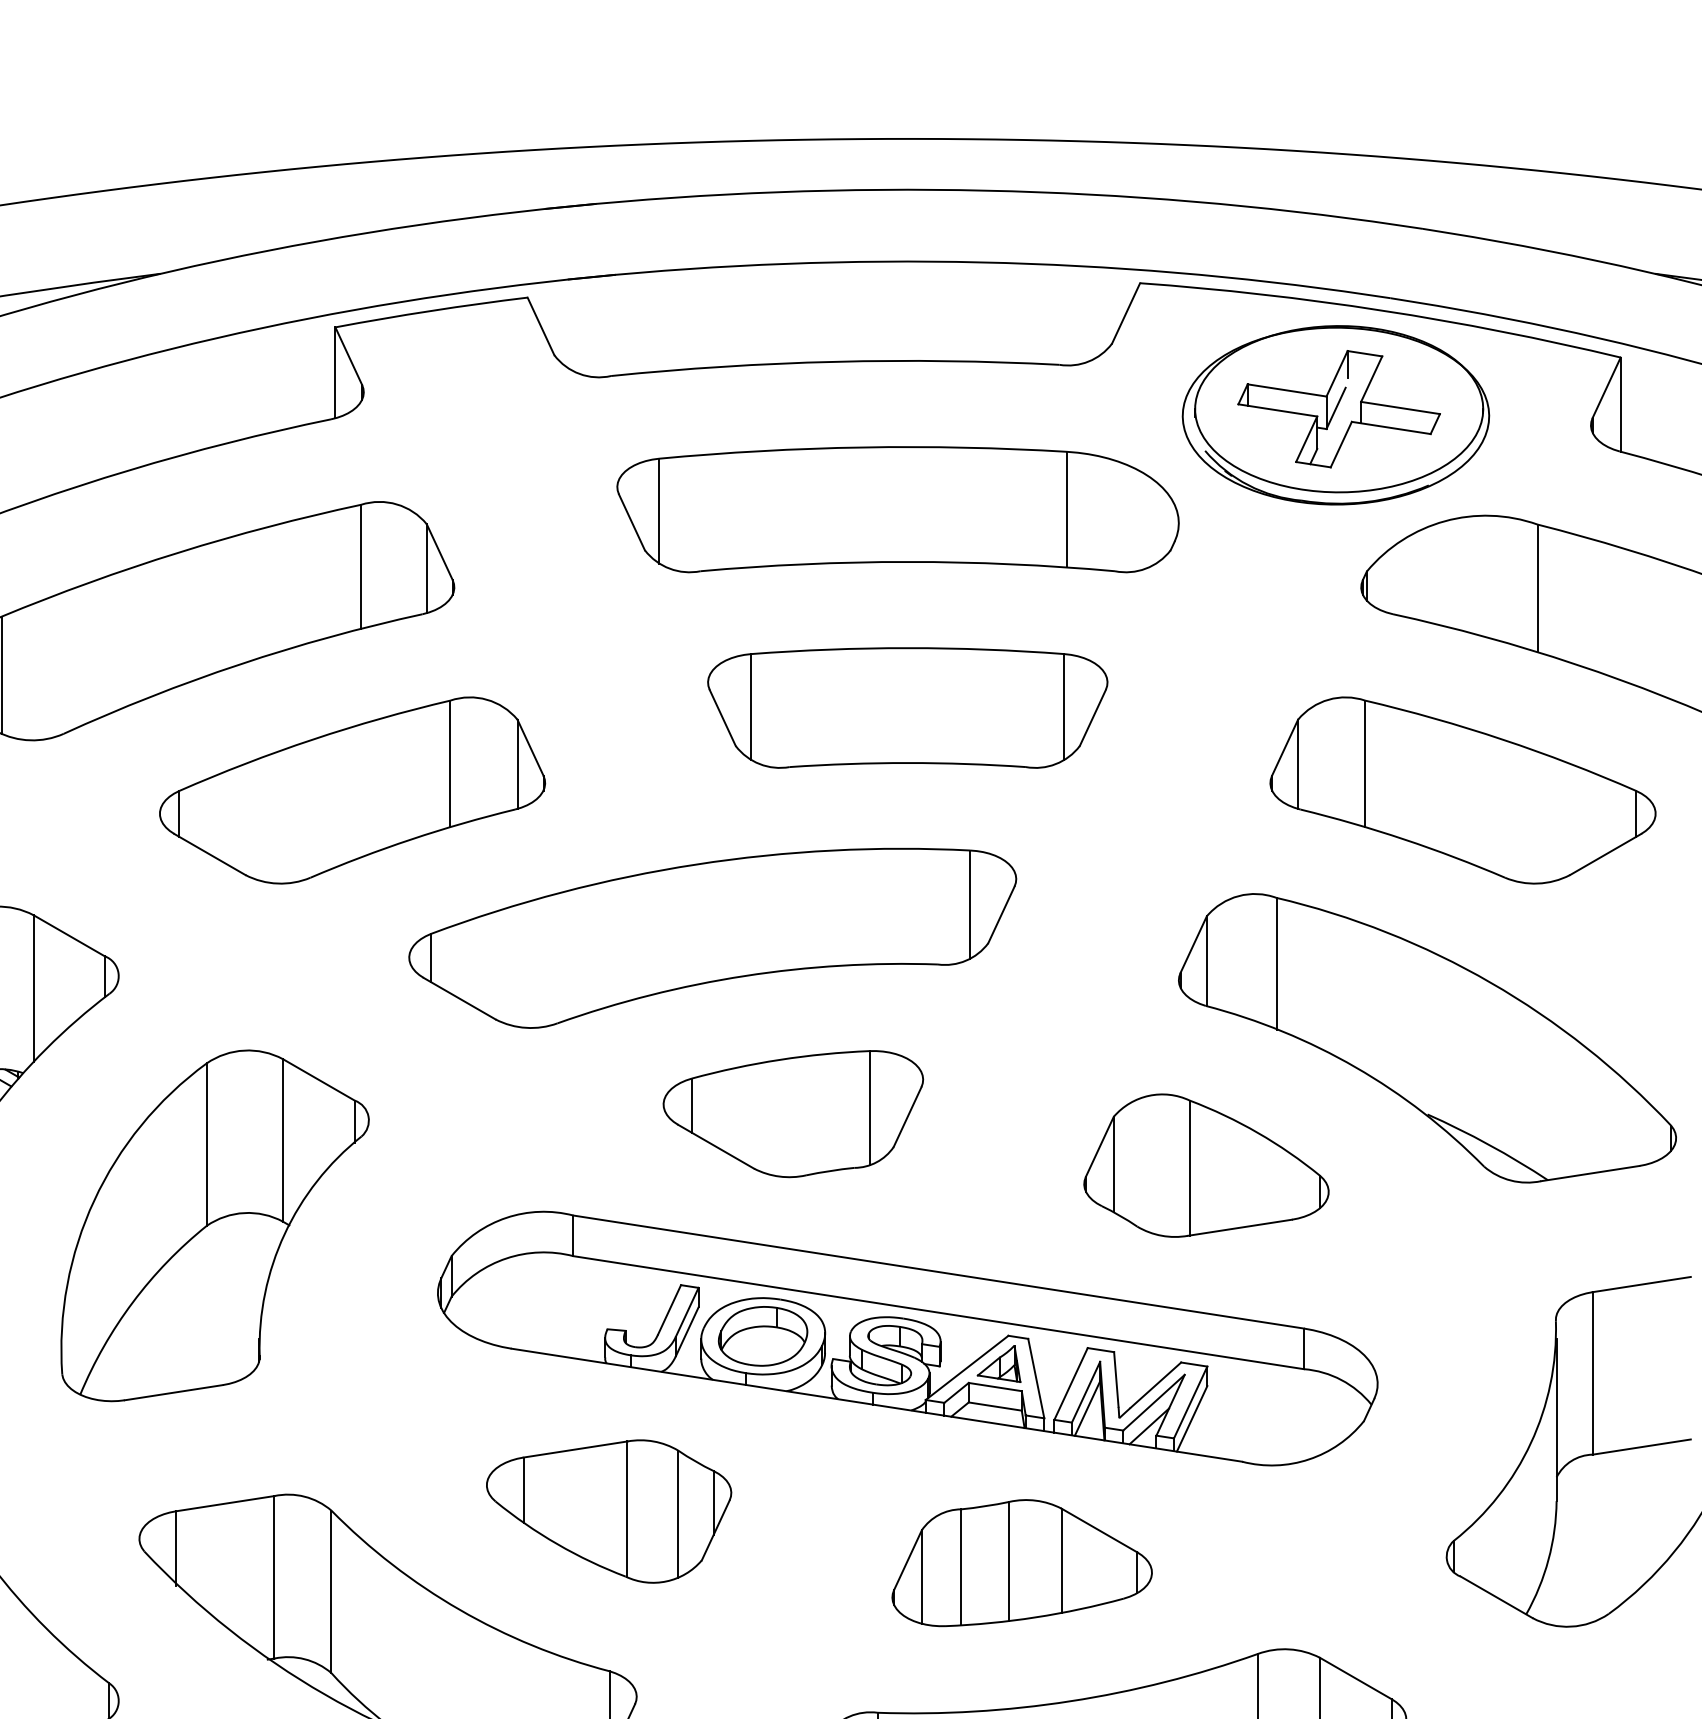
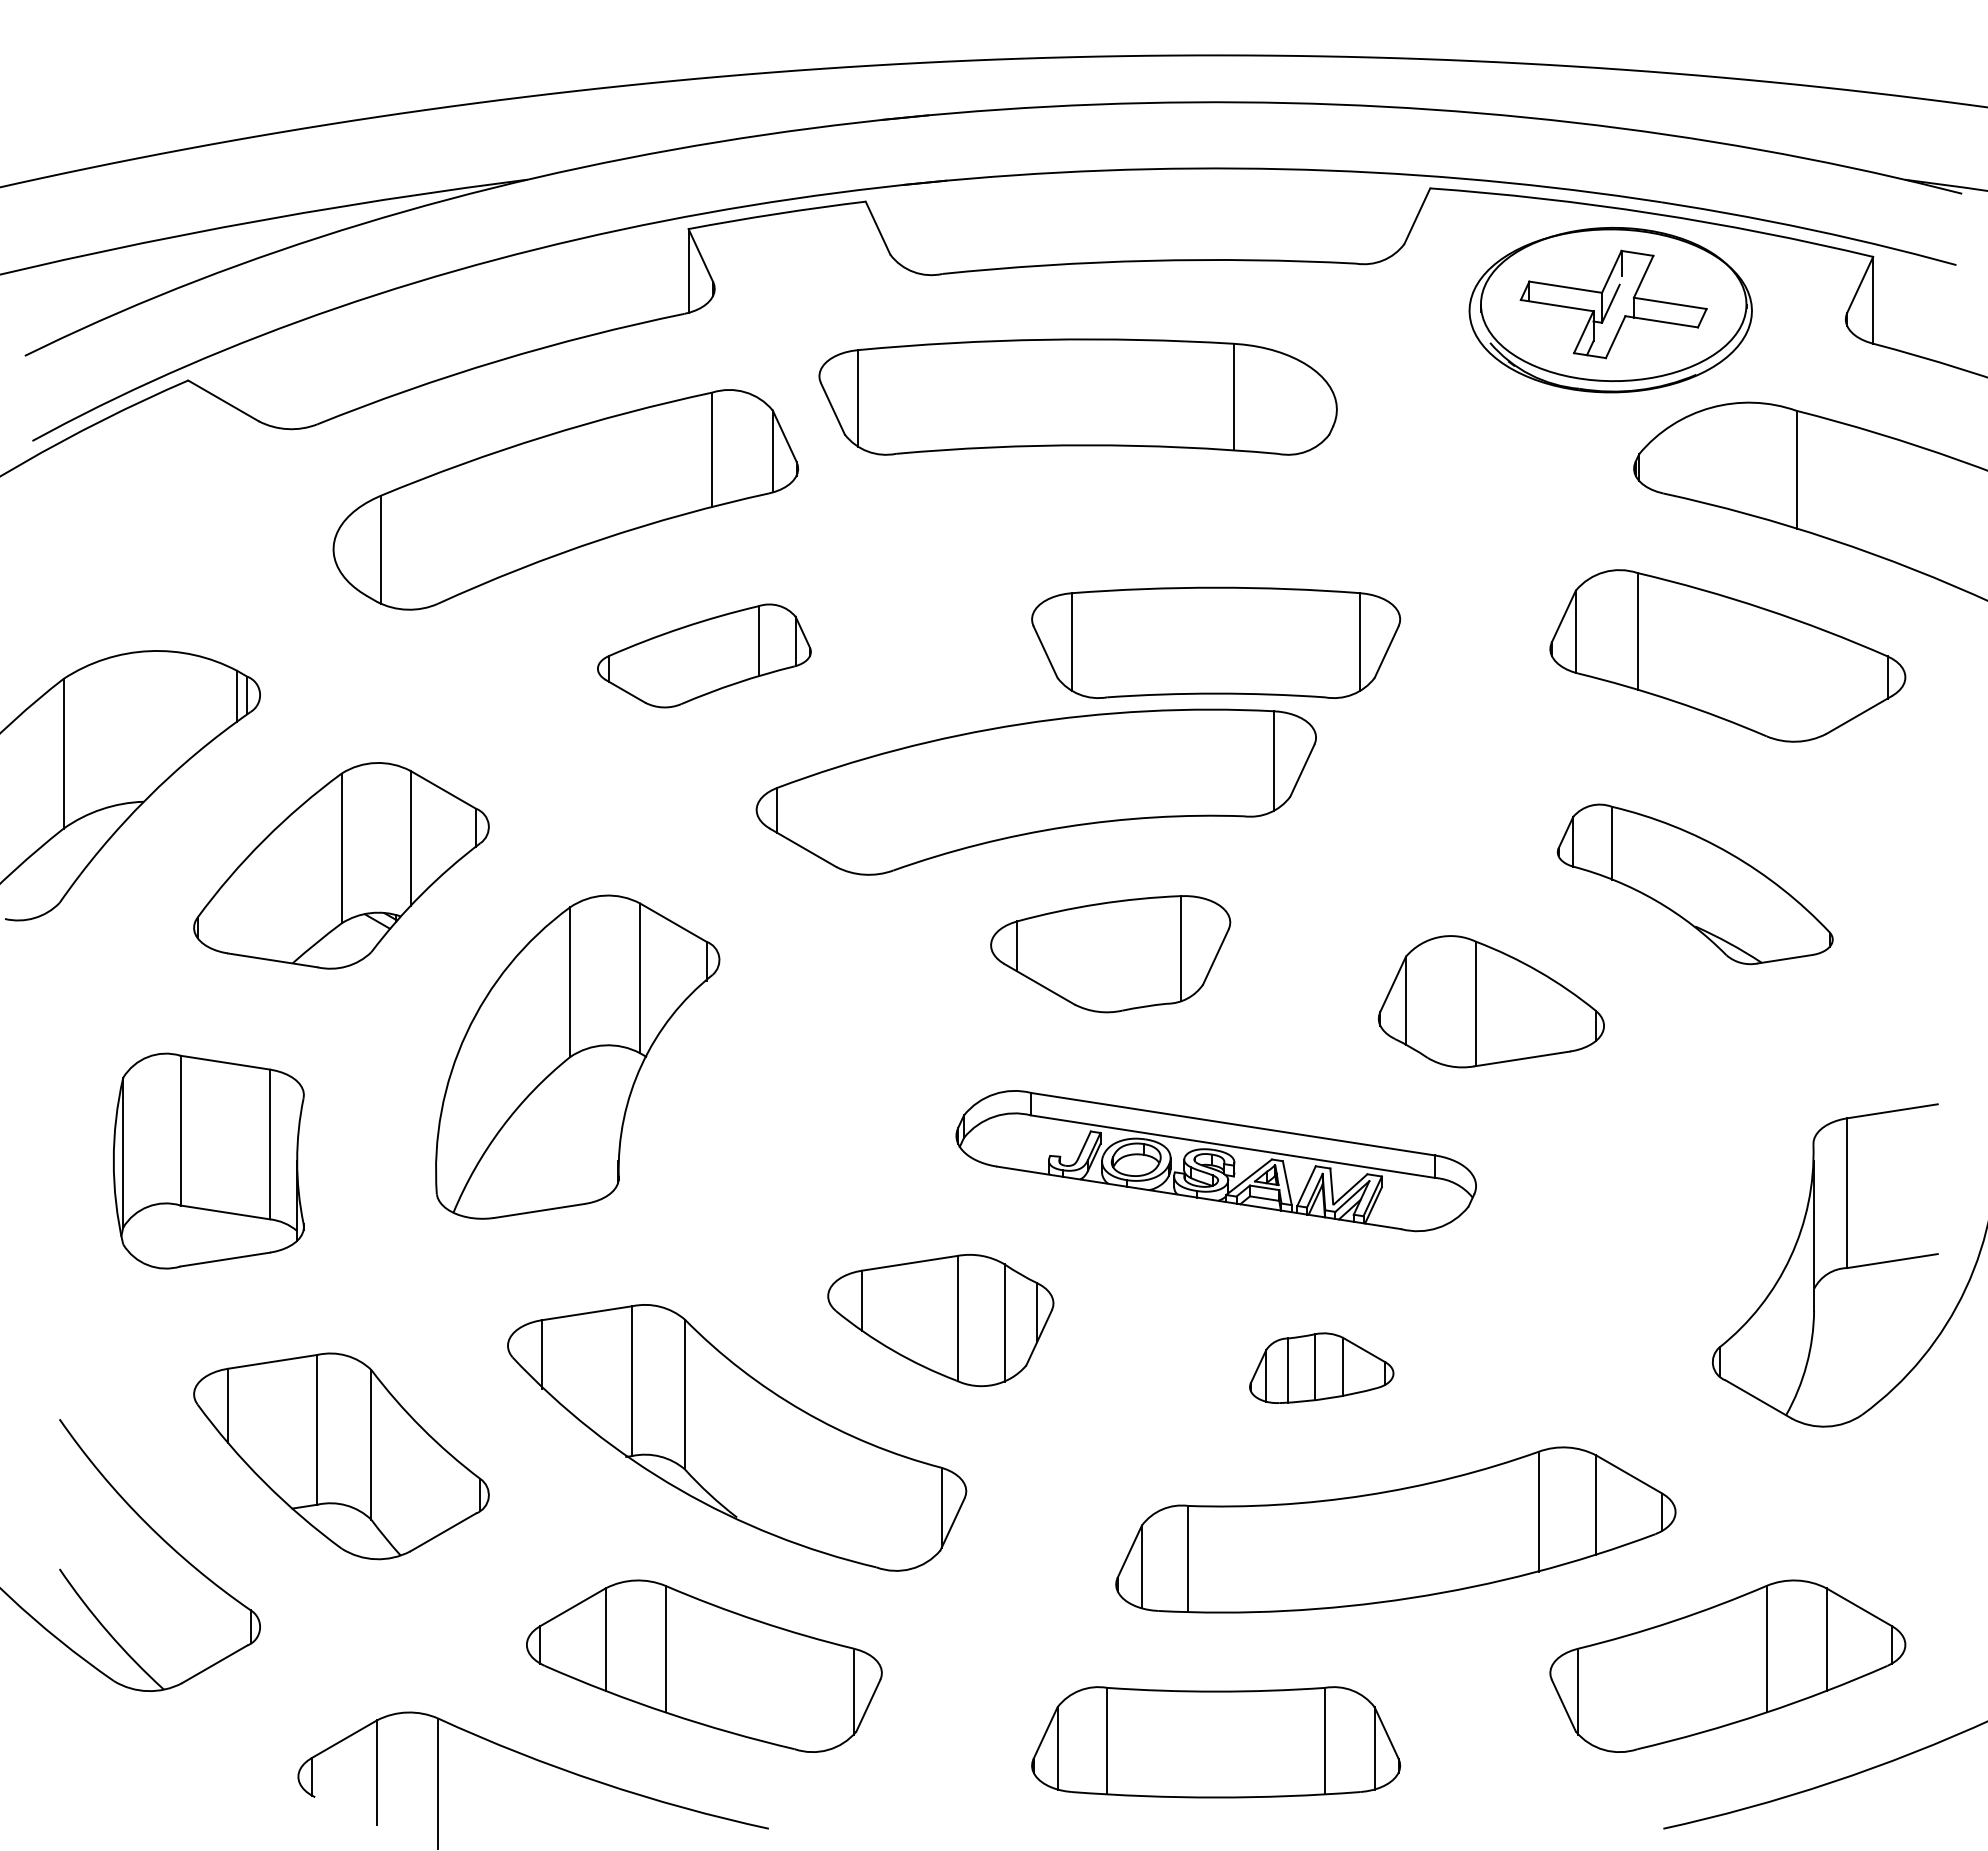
part: (897, 509) -> (1077, 396), moved
part: (908, 707) -> (1216, 642), moved
part: (352, 790) -> (704, 655), size x0.6
part: (1427, 1038) -> (1695, 884), size x0.6
part: (908, 1337) -> (1216, 1160), size x0.6
part: (1022, 1563) -> (1321, 1368), size x0.6

